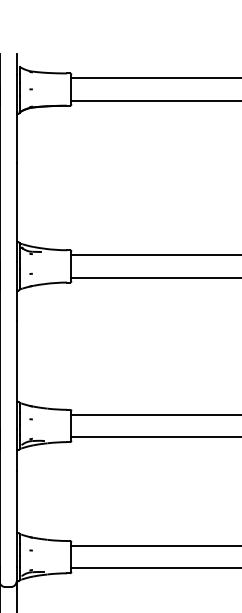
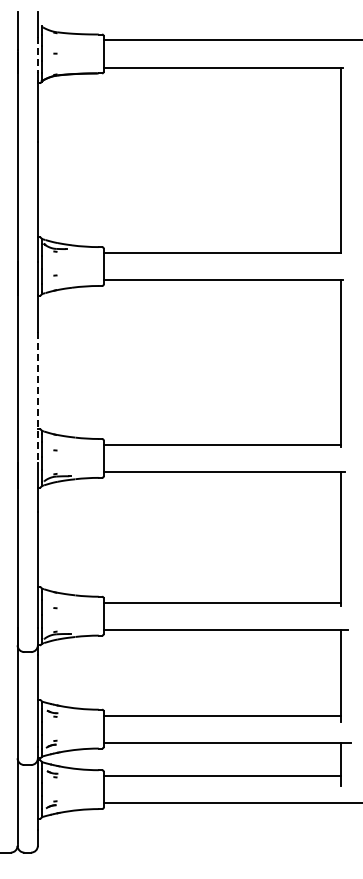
line: (16, 90) -> (37, 55), solid -> dashed
line: (16, 375) -> (37, 397), solid -> dashed

